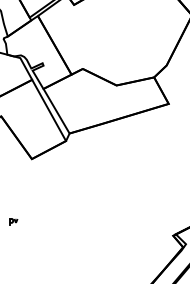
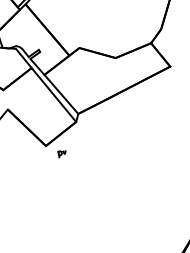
part: (13, 221) -> (62, 153), moved

